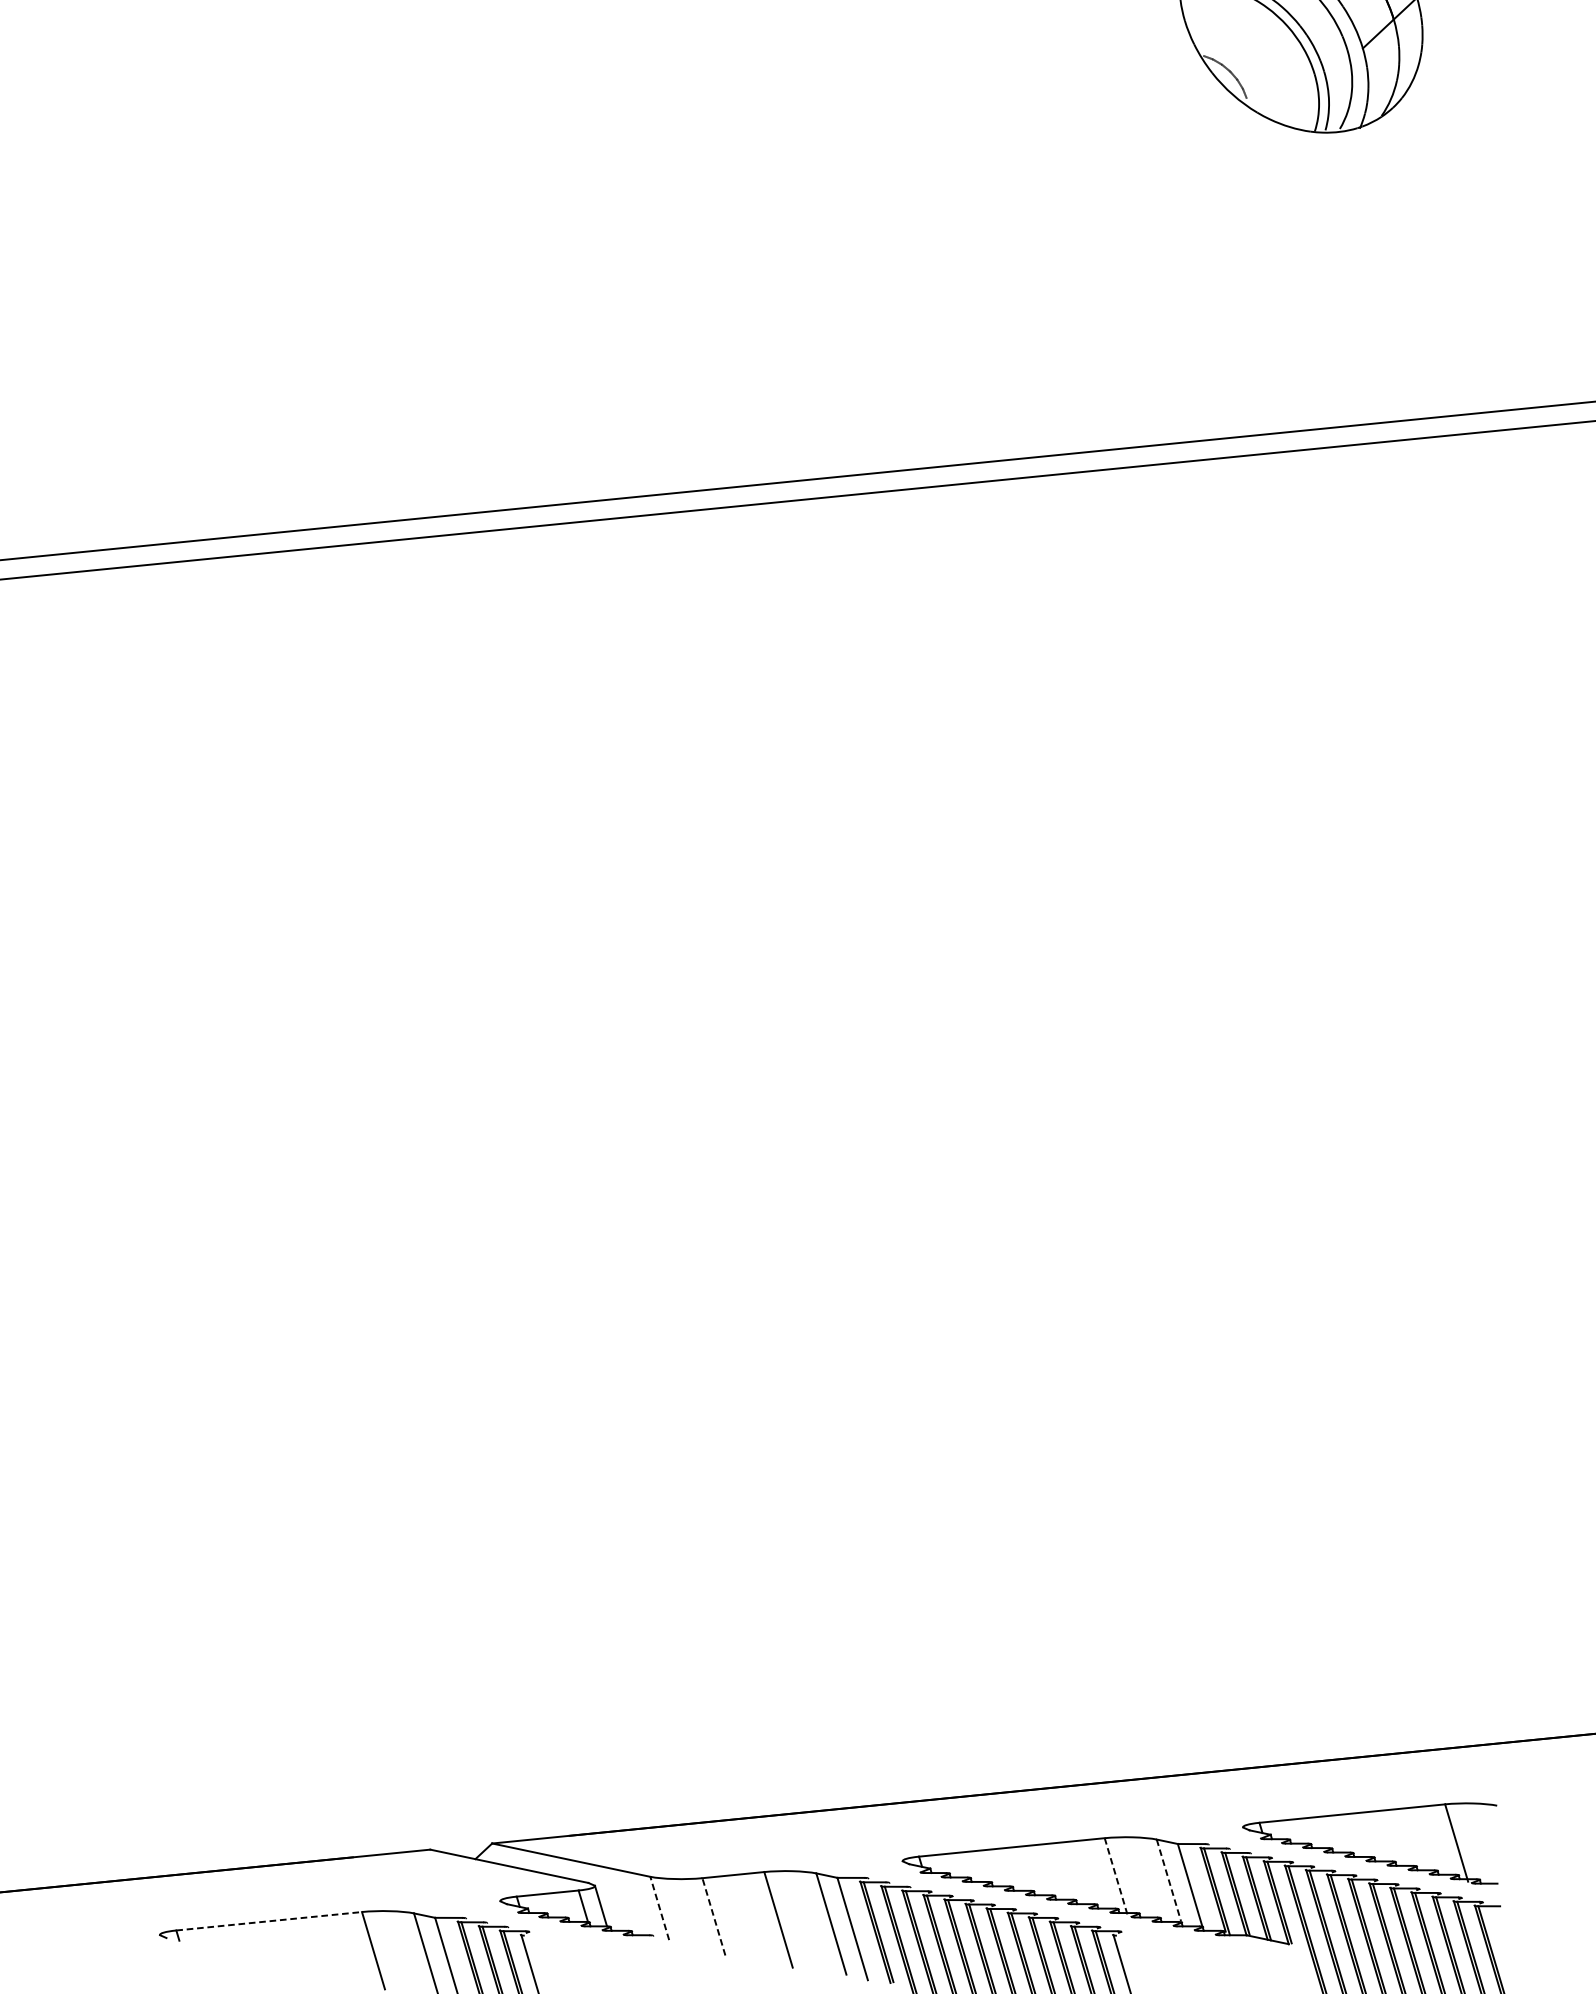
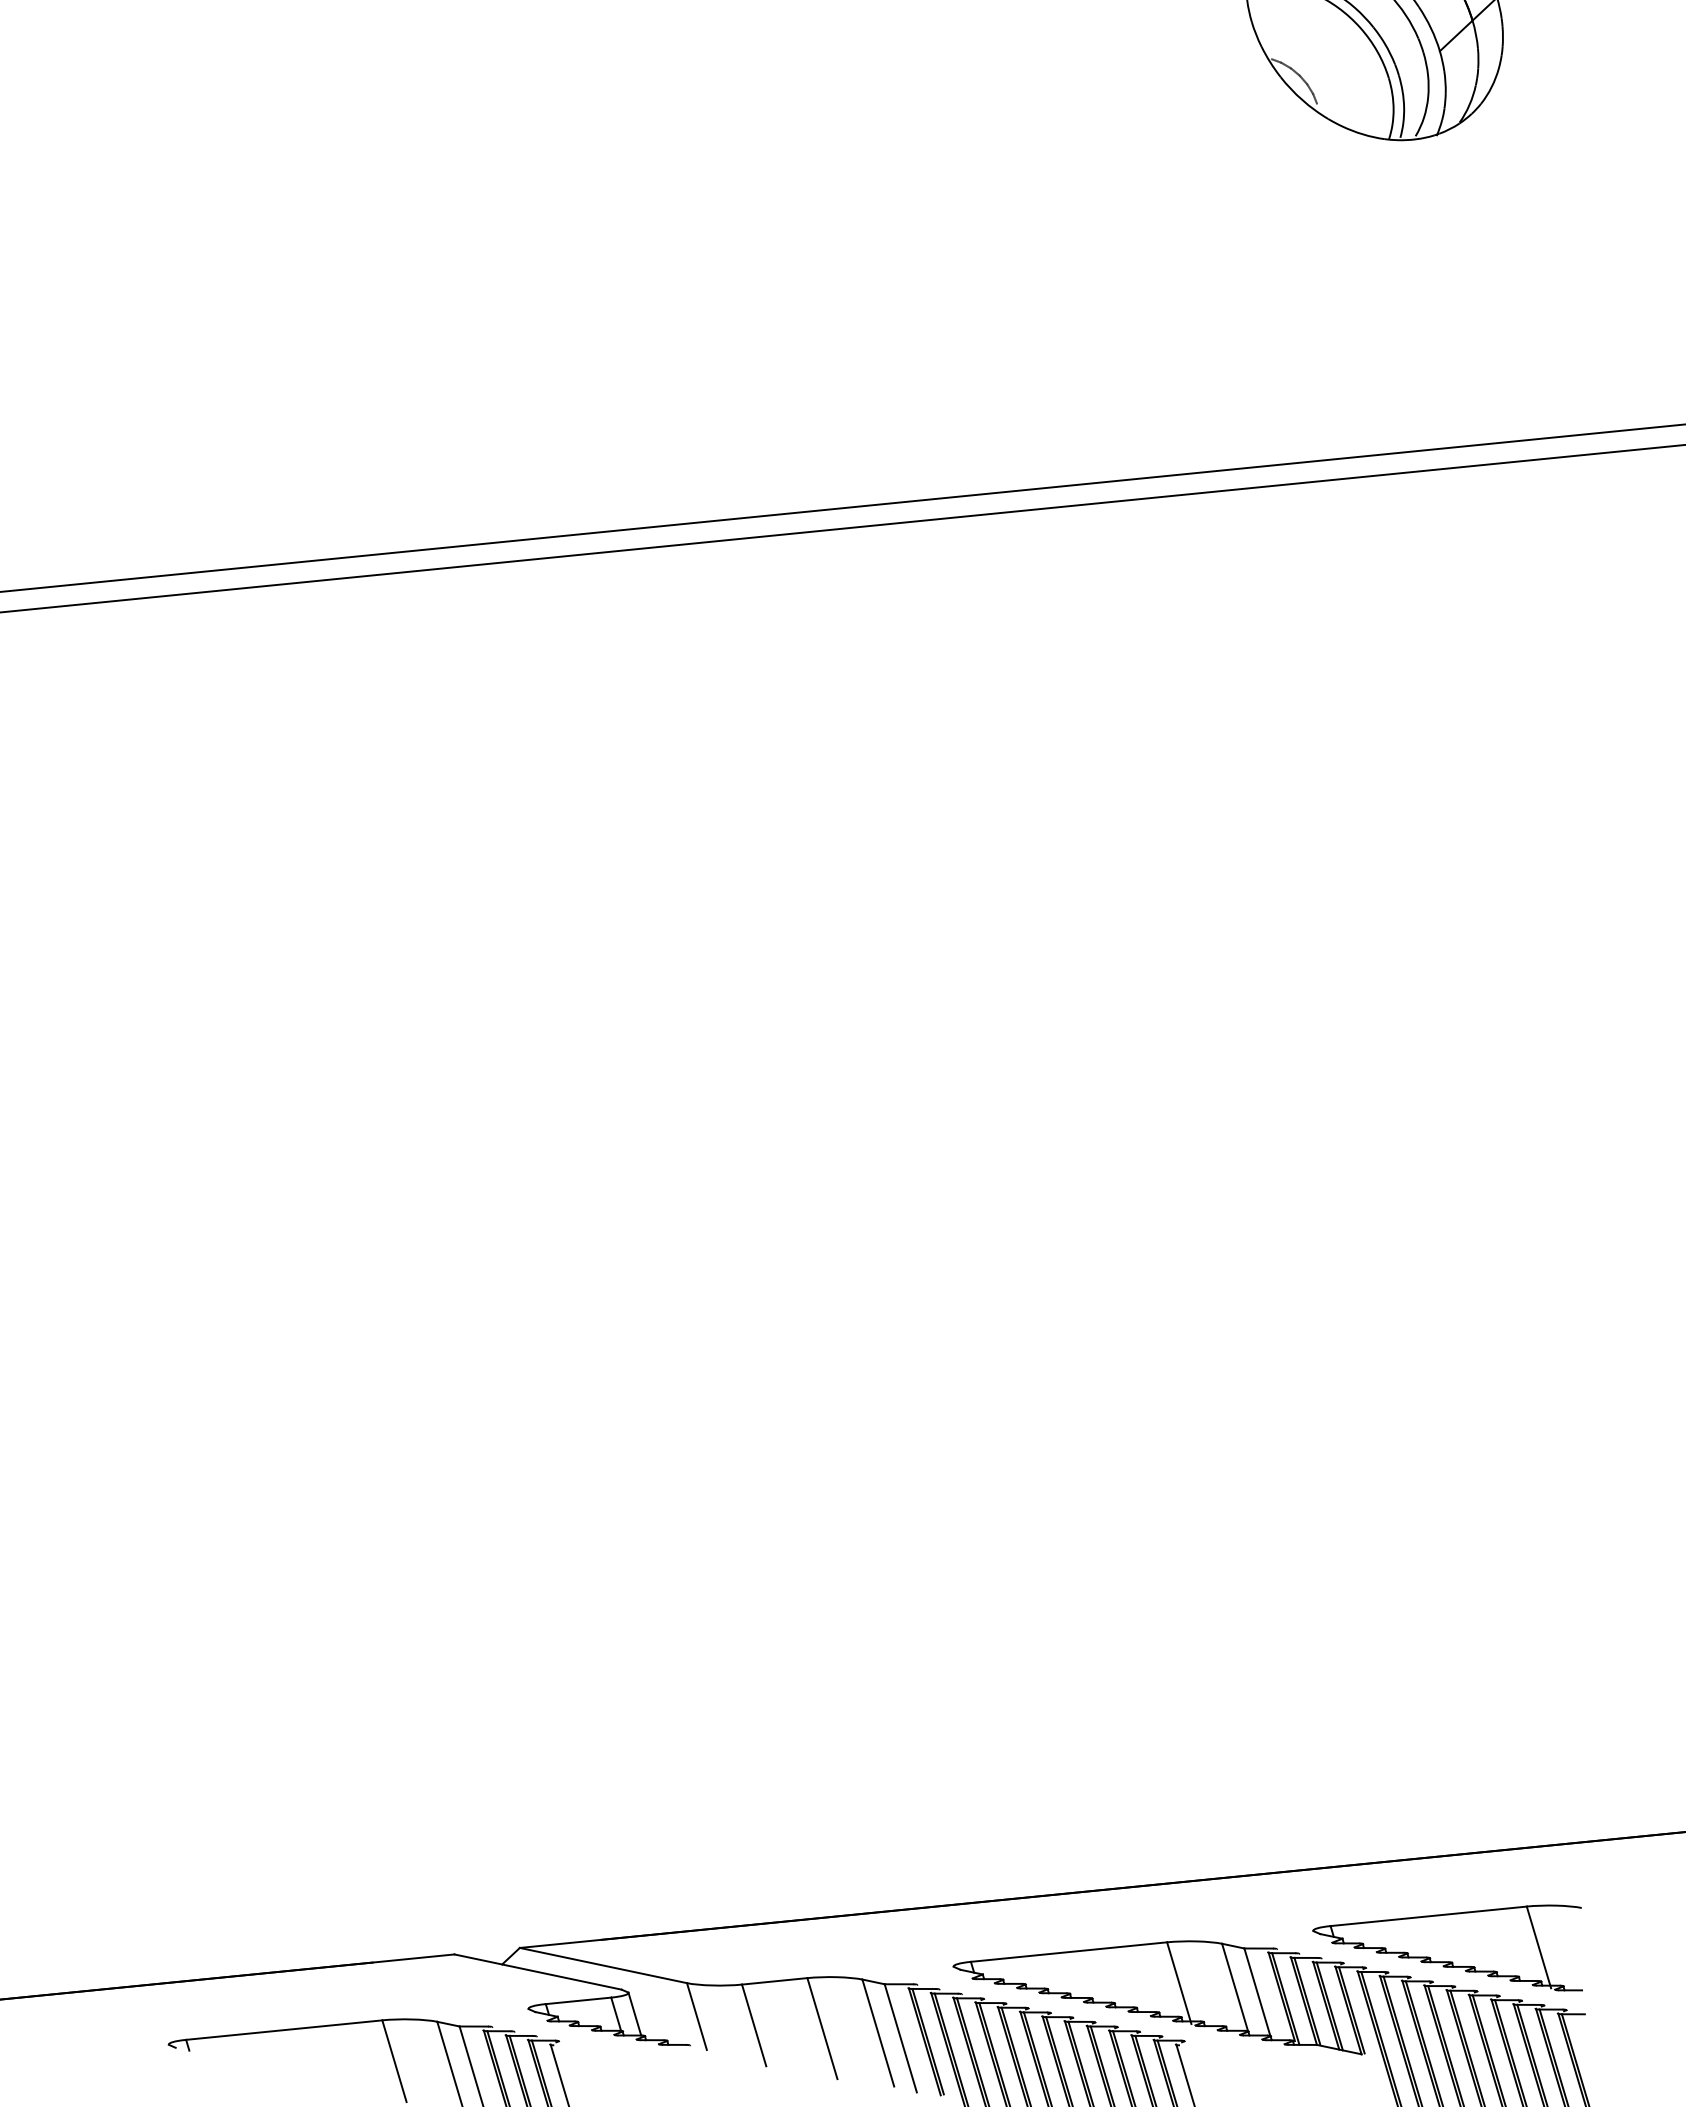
line: (1116, 1877) -> (1179, 1983), dashed -> solid
line: (1168, 1879) -> (1234, 1986), dashed -> solid
line: (659, 1908) -> (696, 2016), dashed -> solid
line: (714, 1916) -> (754, 2025), dashed -> solid
line: (269, 1921) -> (284, 2030), dashed -> solid

